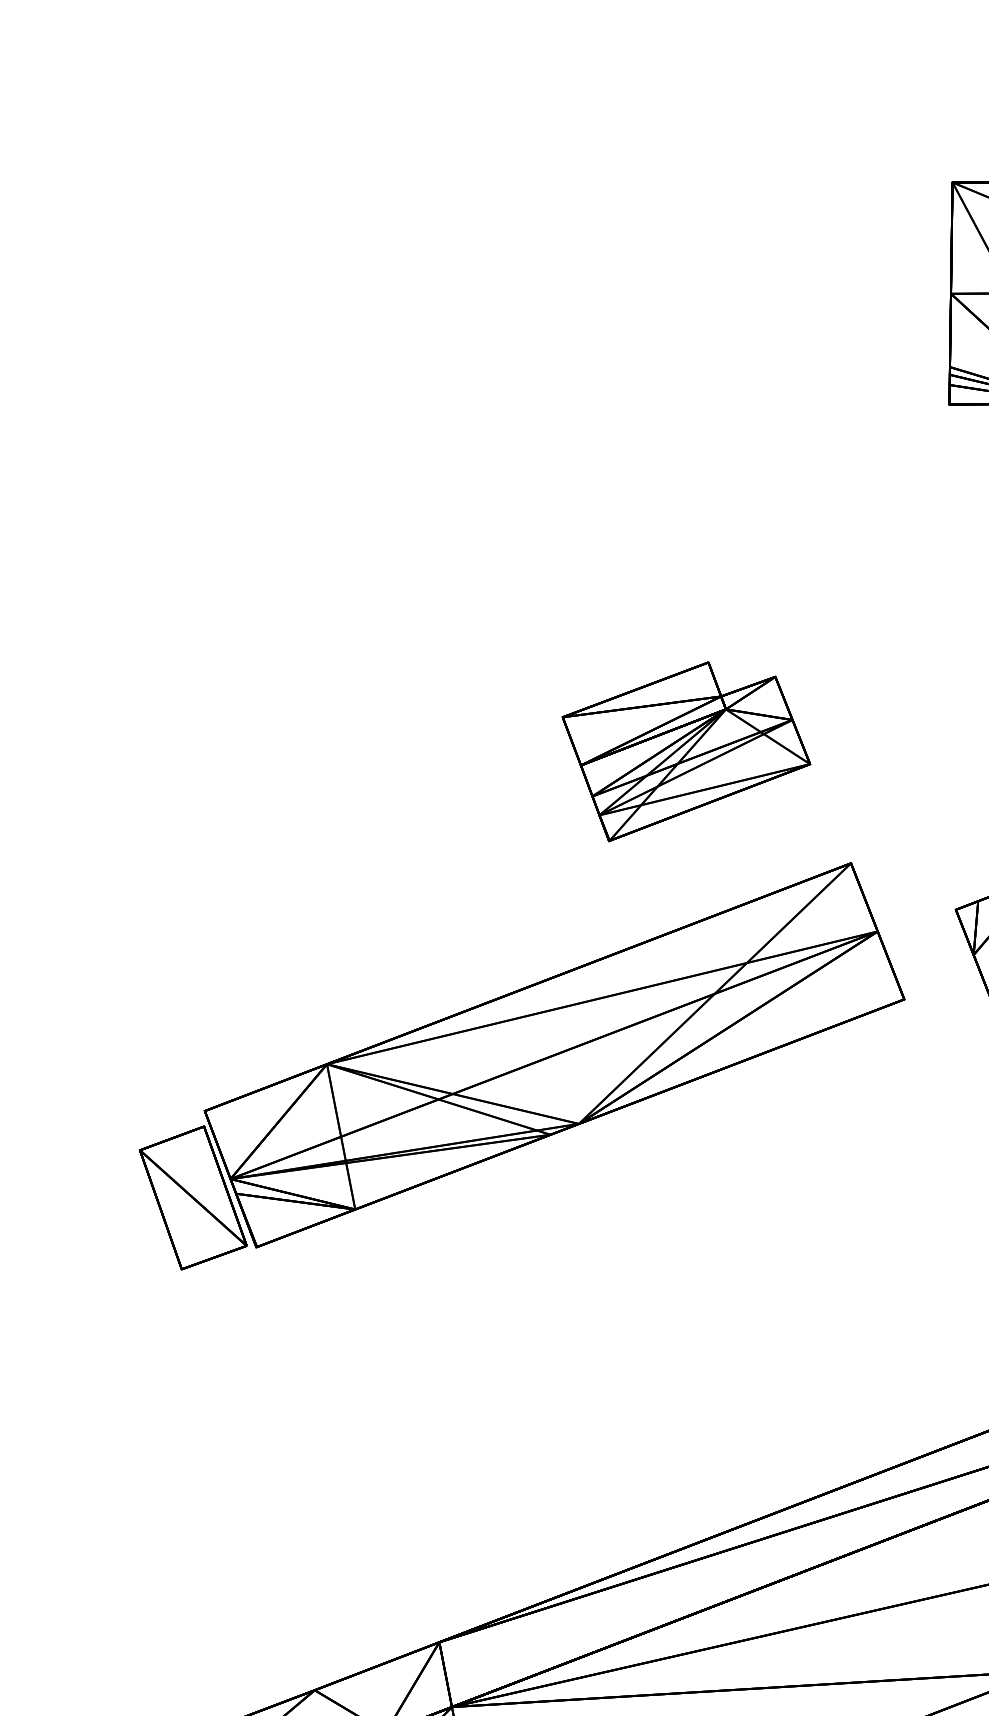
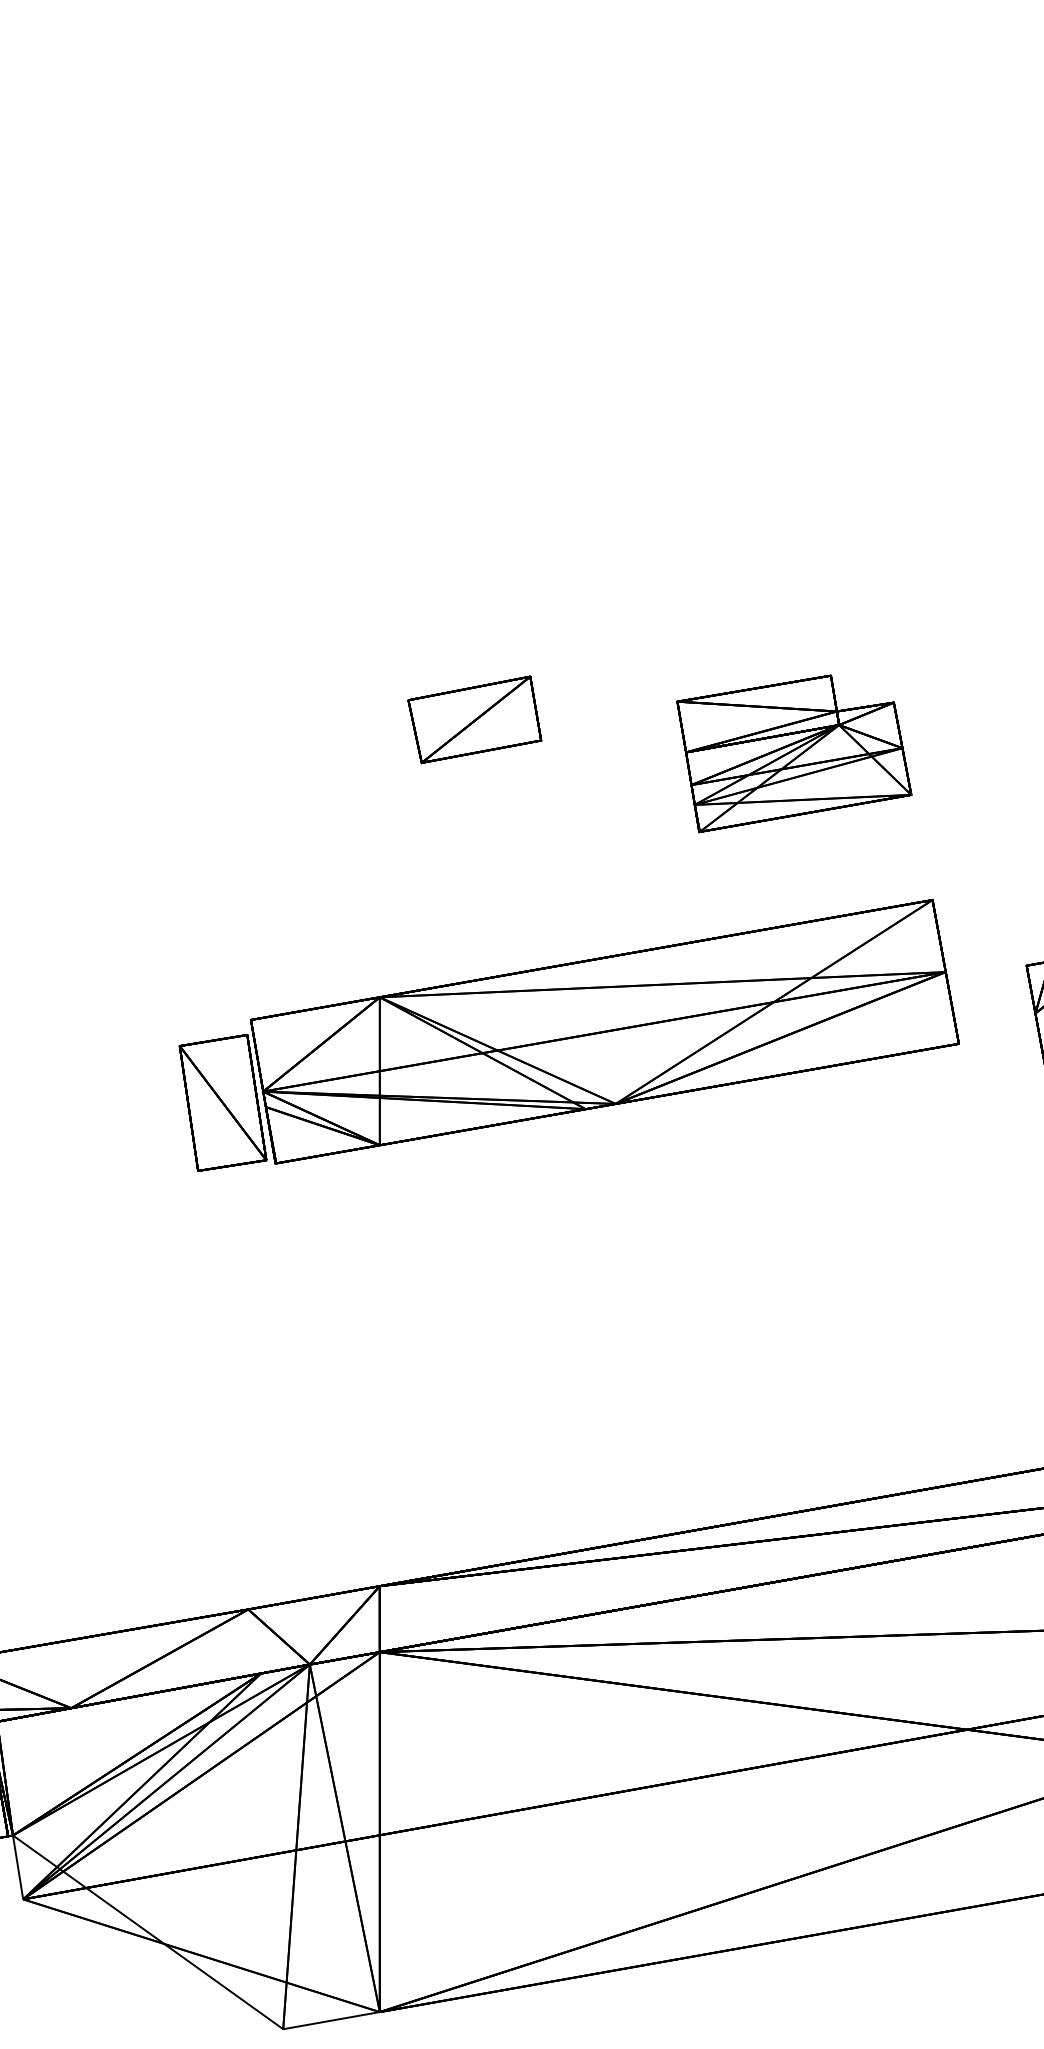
part: (366, 773) -> (474, 719), added

